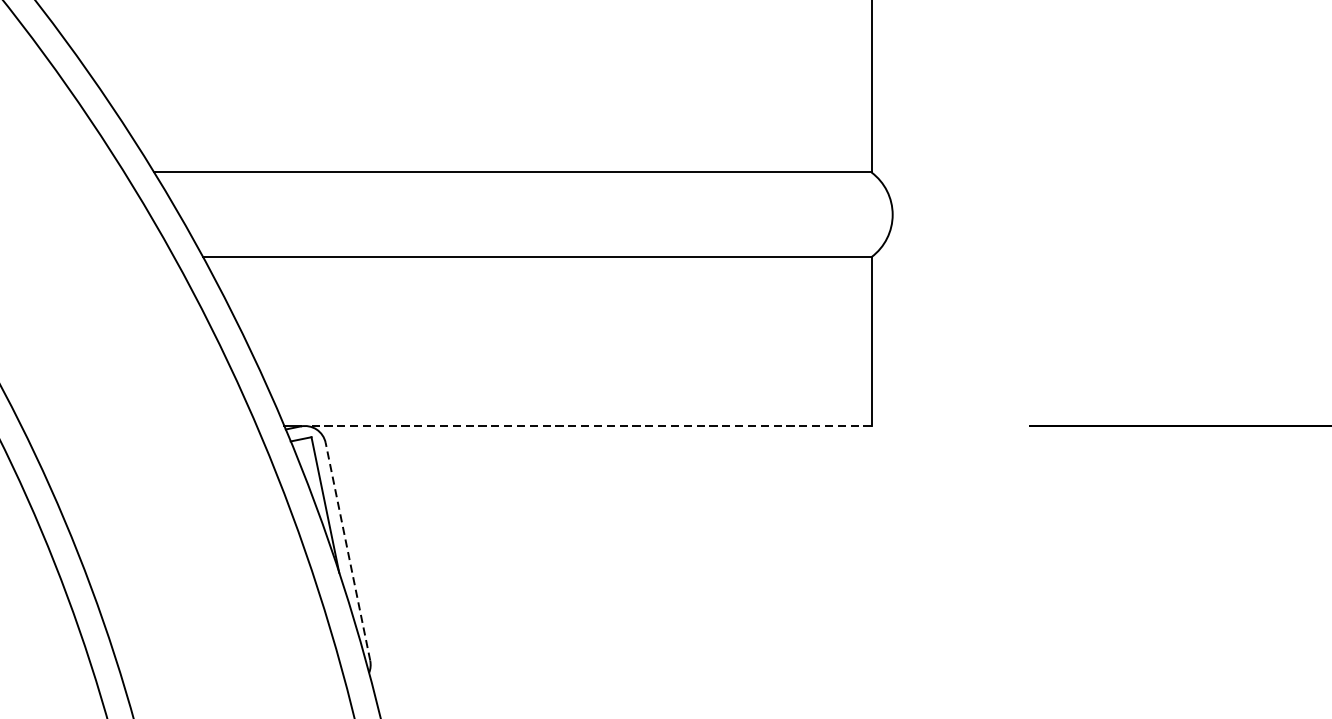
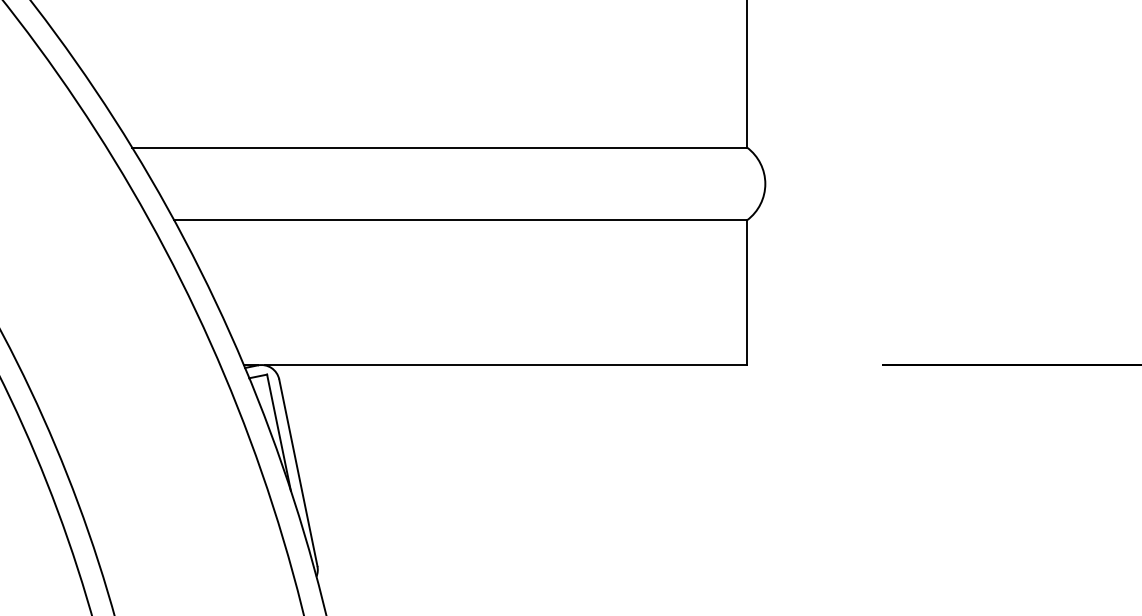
line: (589, 426) -> (505, 365), dashed -> solid
line: (348, 551) -> (298, 472), dashed -> solid

